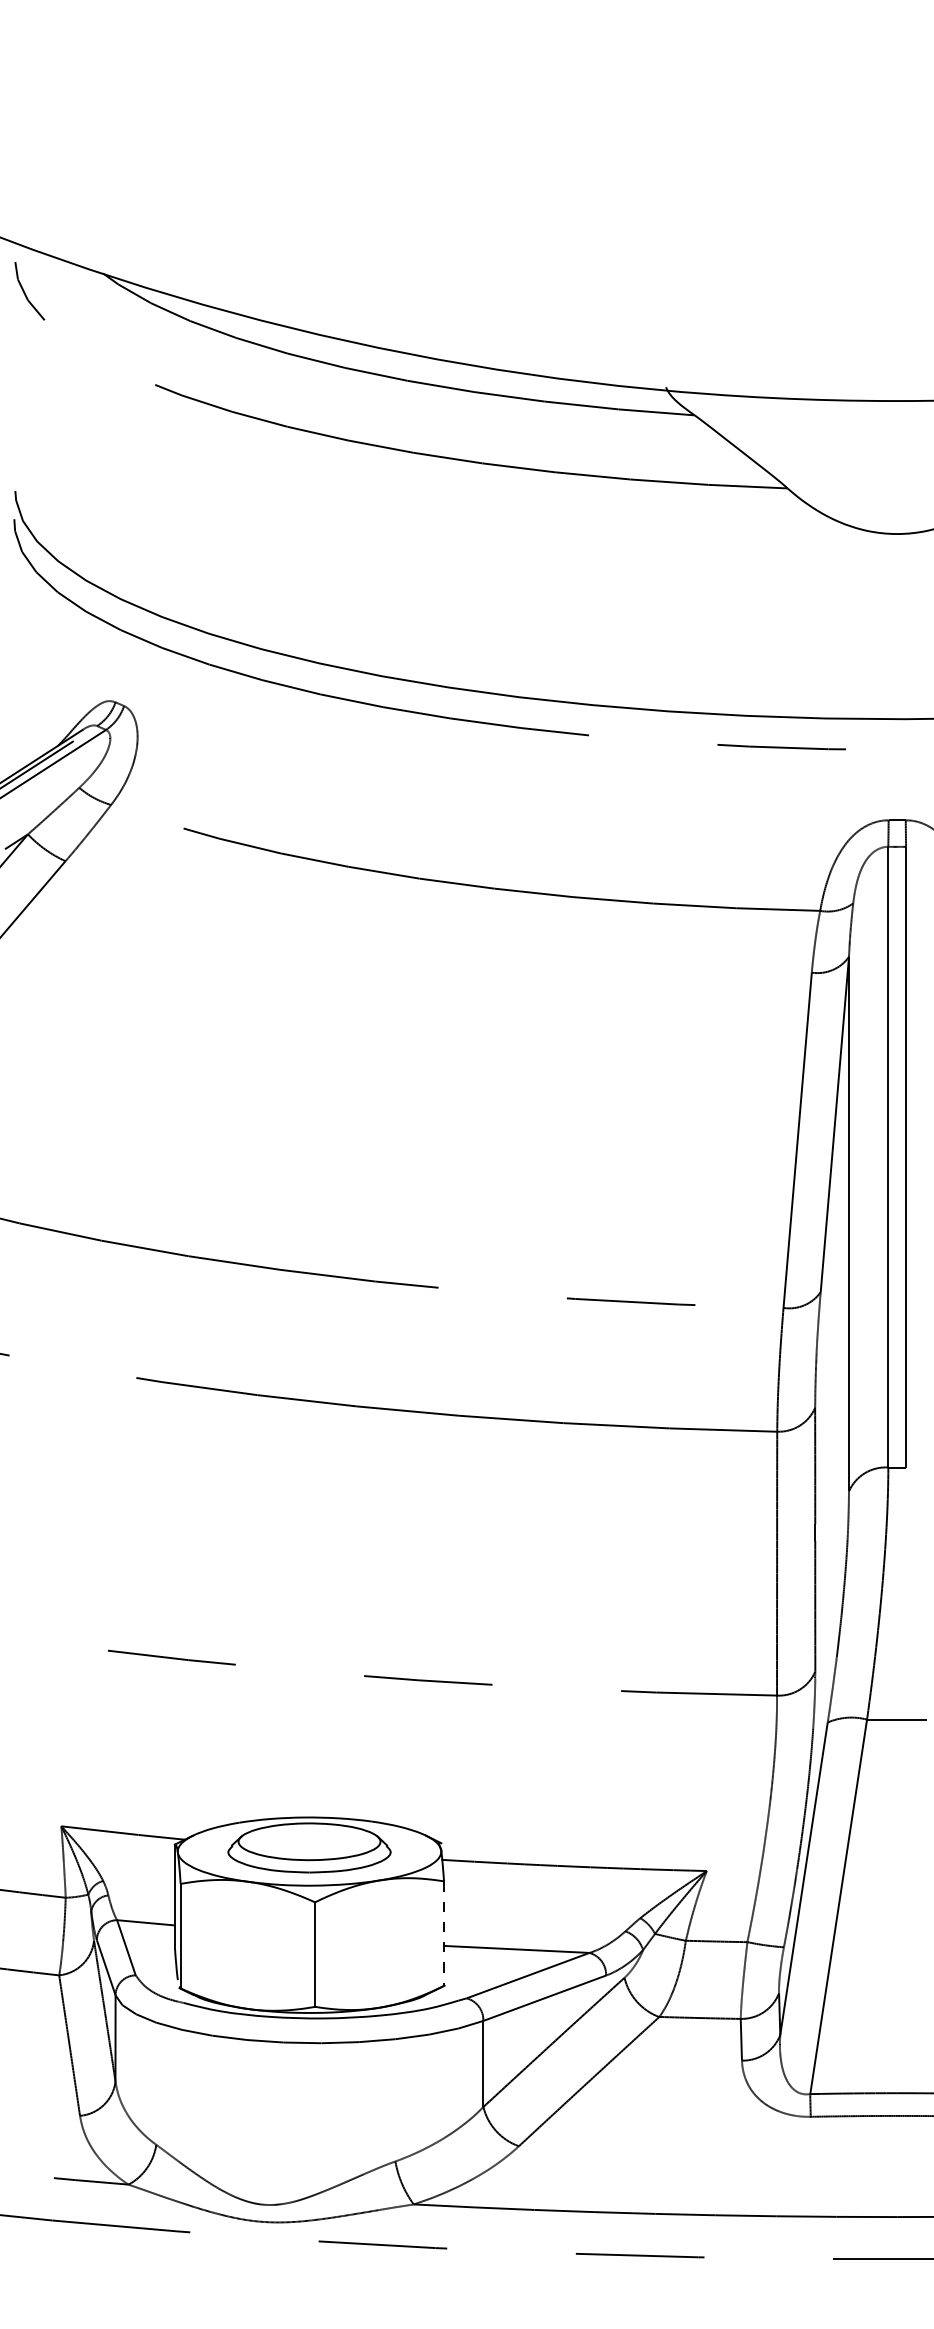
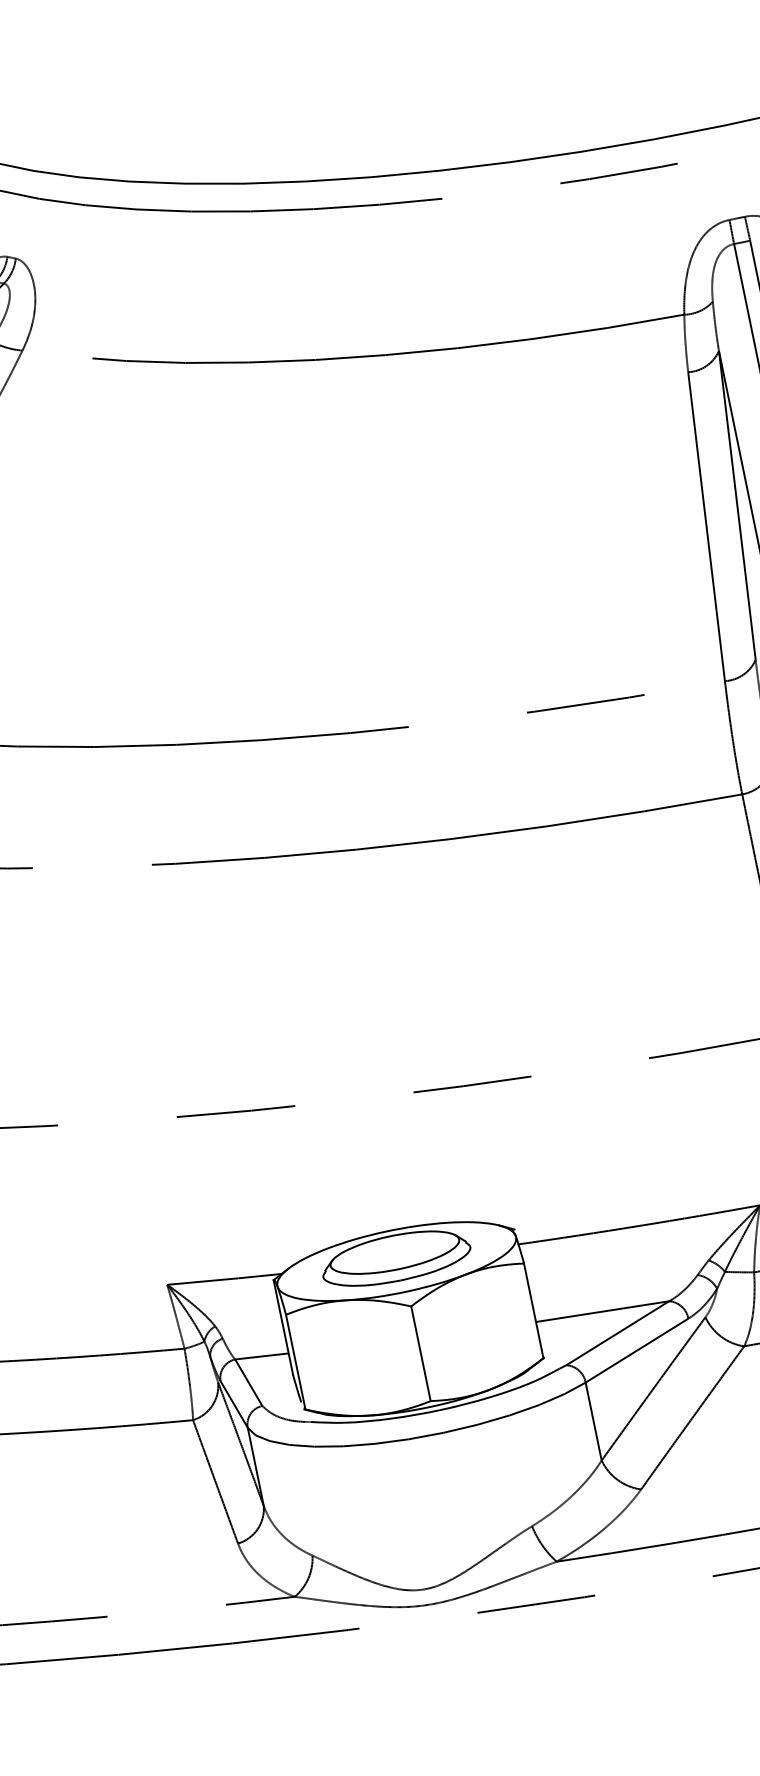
line: (443, 1934) -> (533, 1311), dashed -> solid

